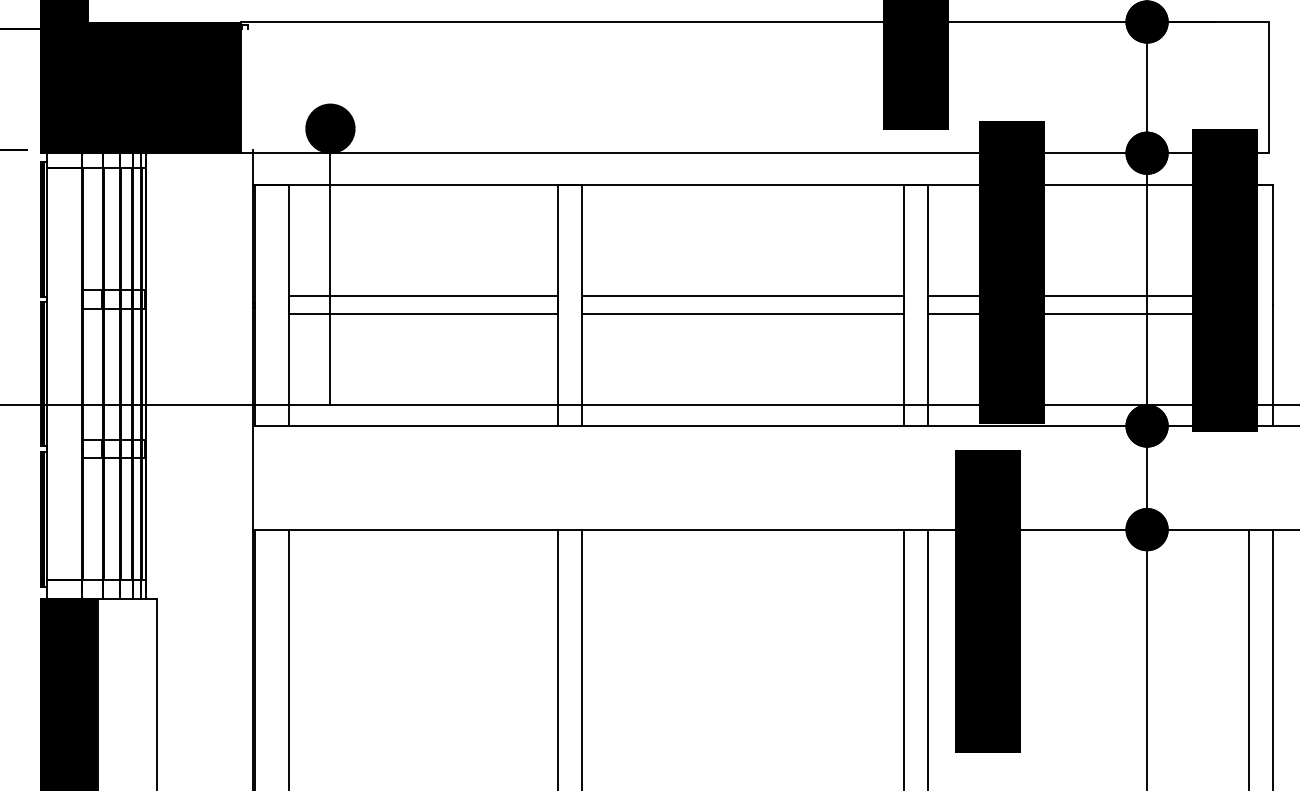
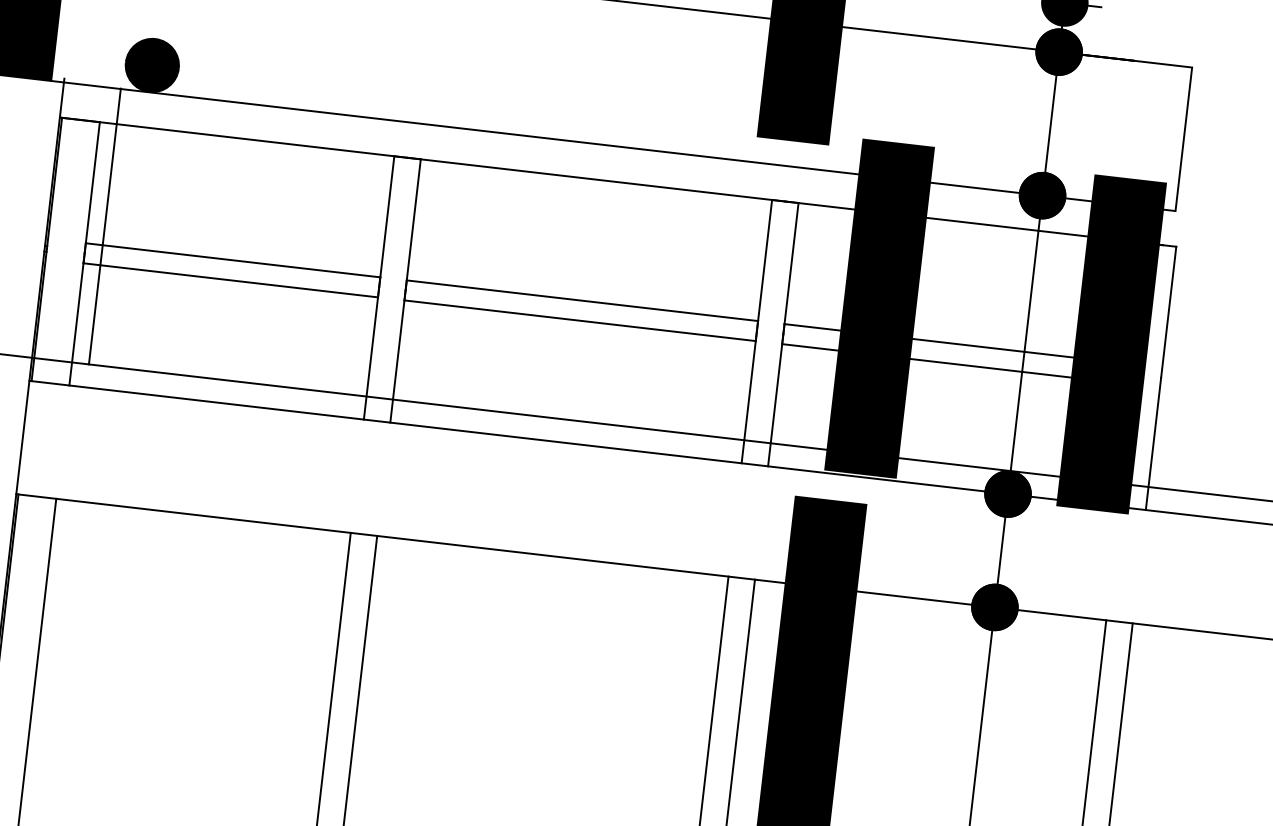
line: (330, 278) -> (104, 226), moved

